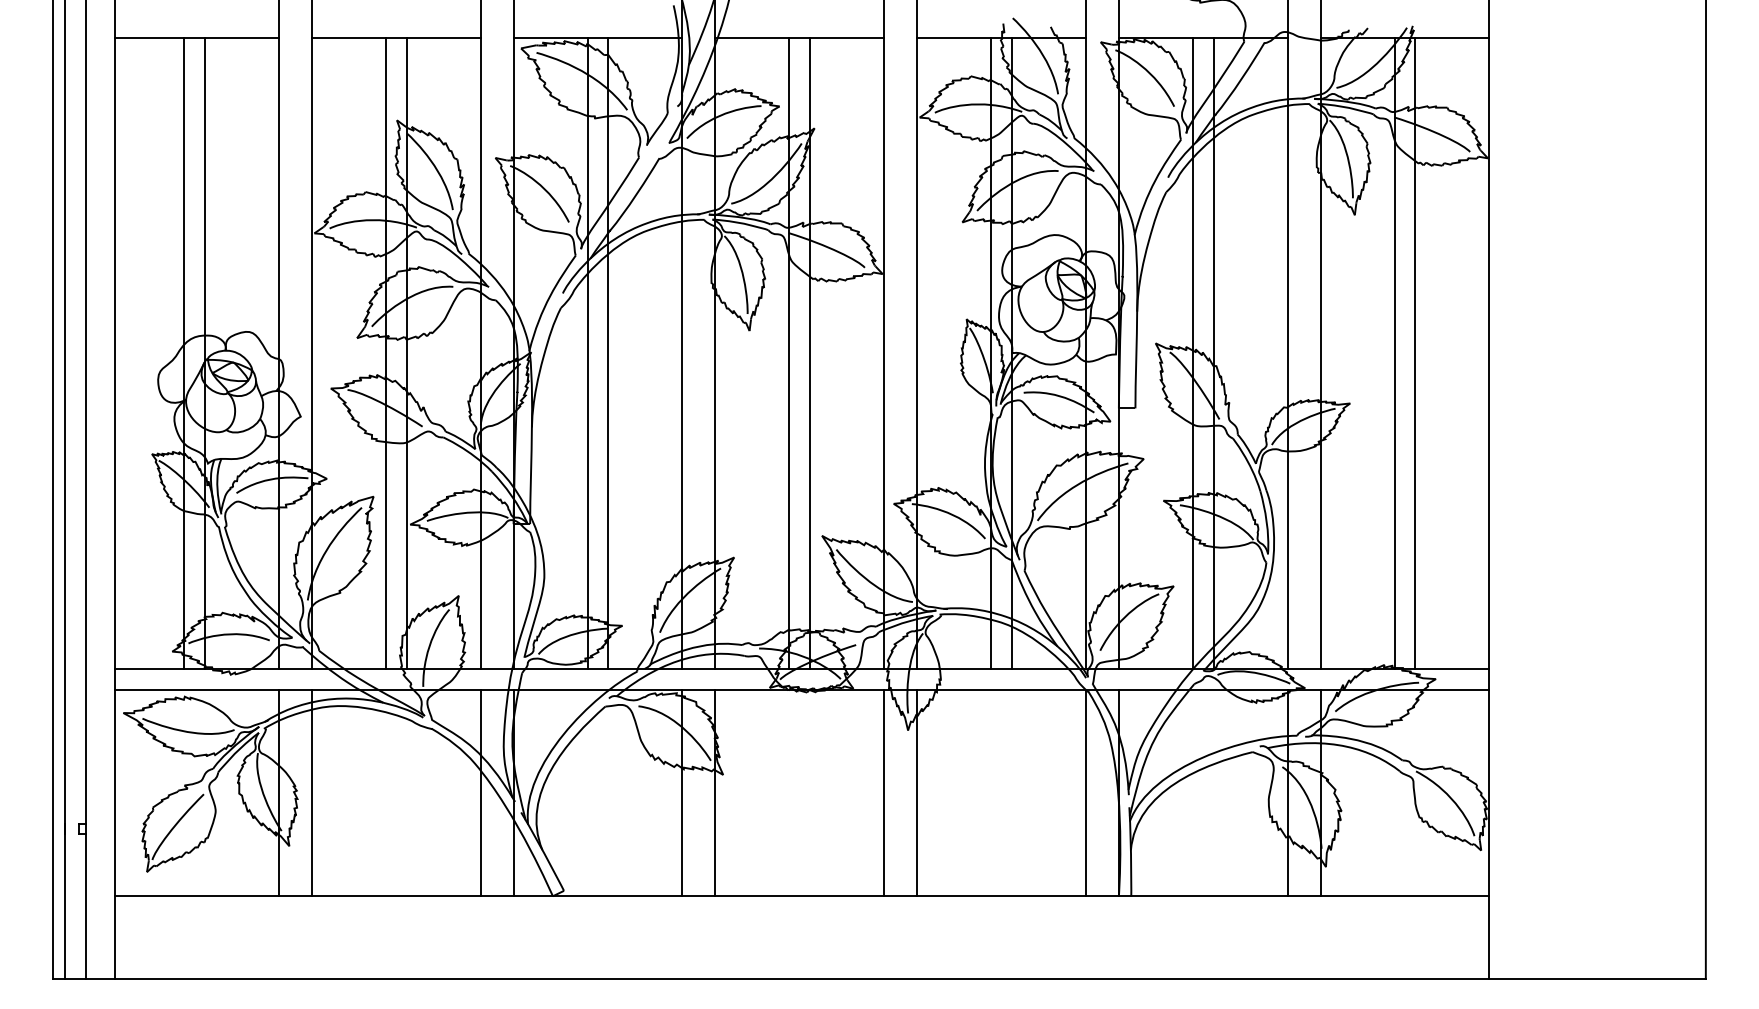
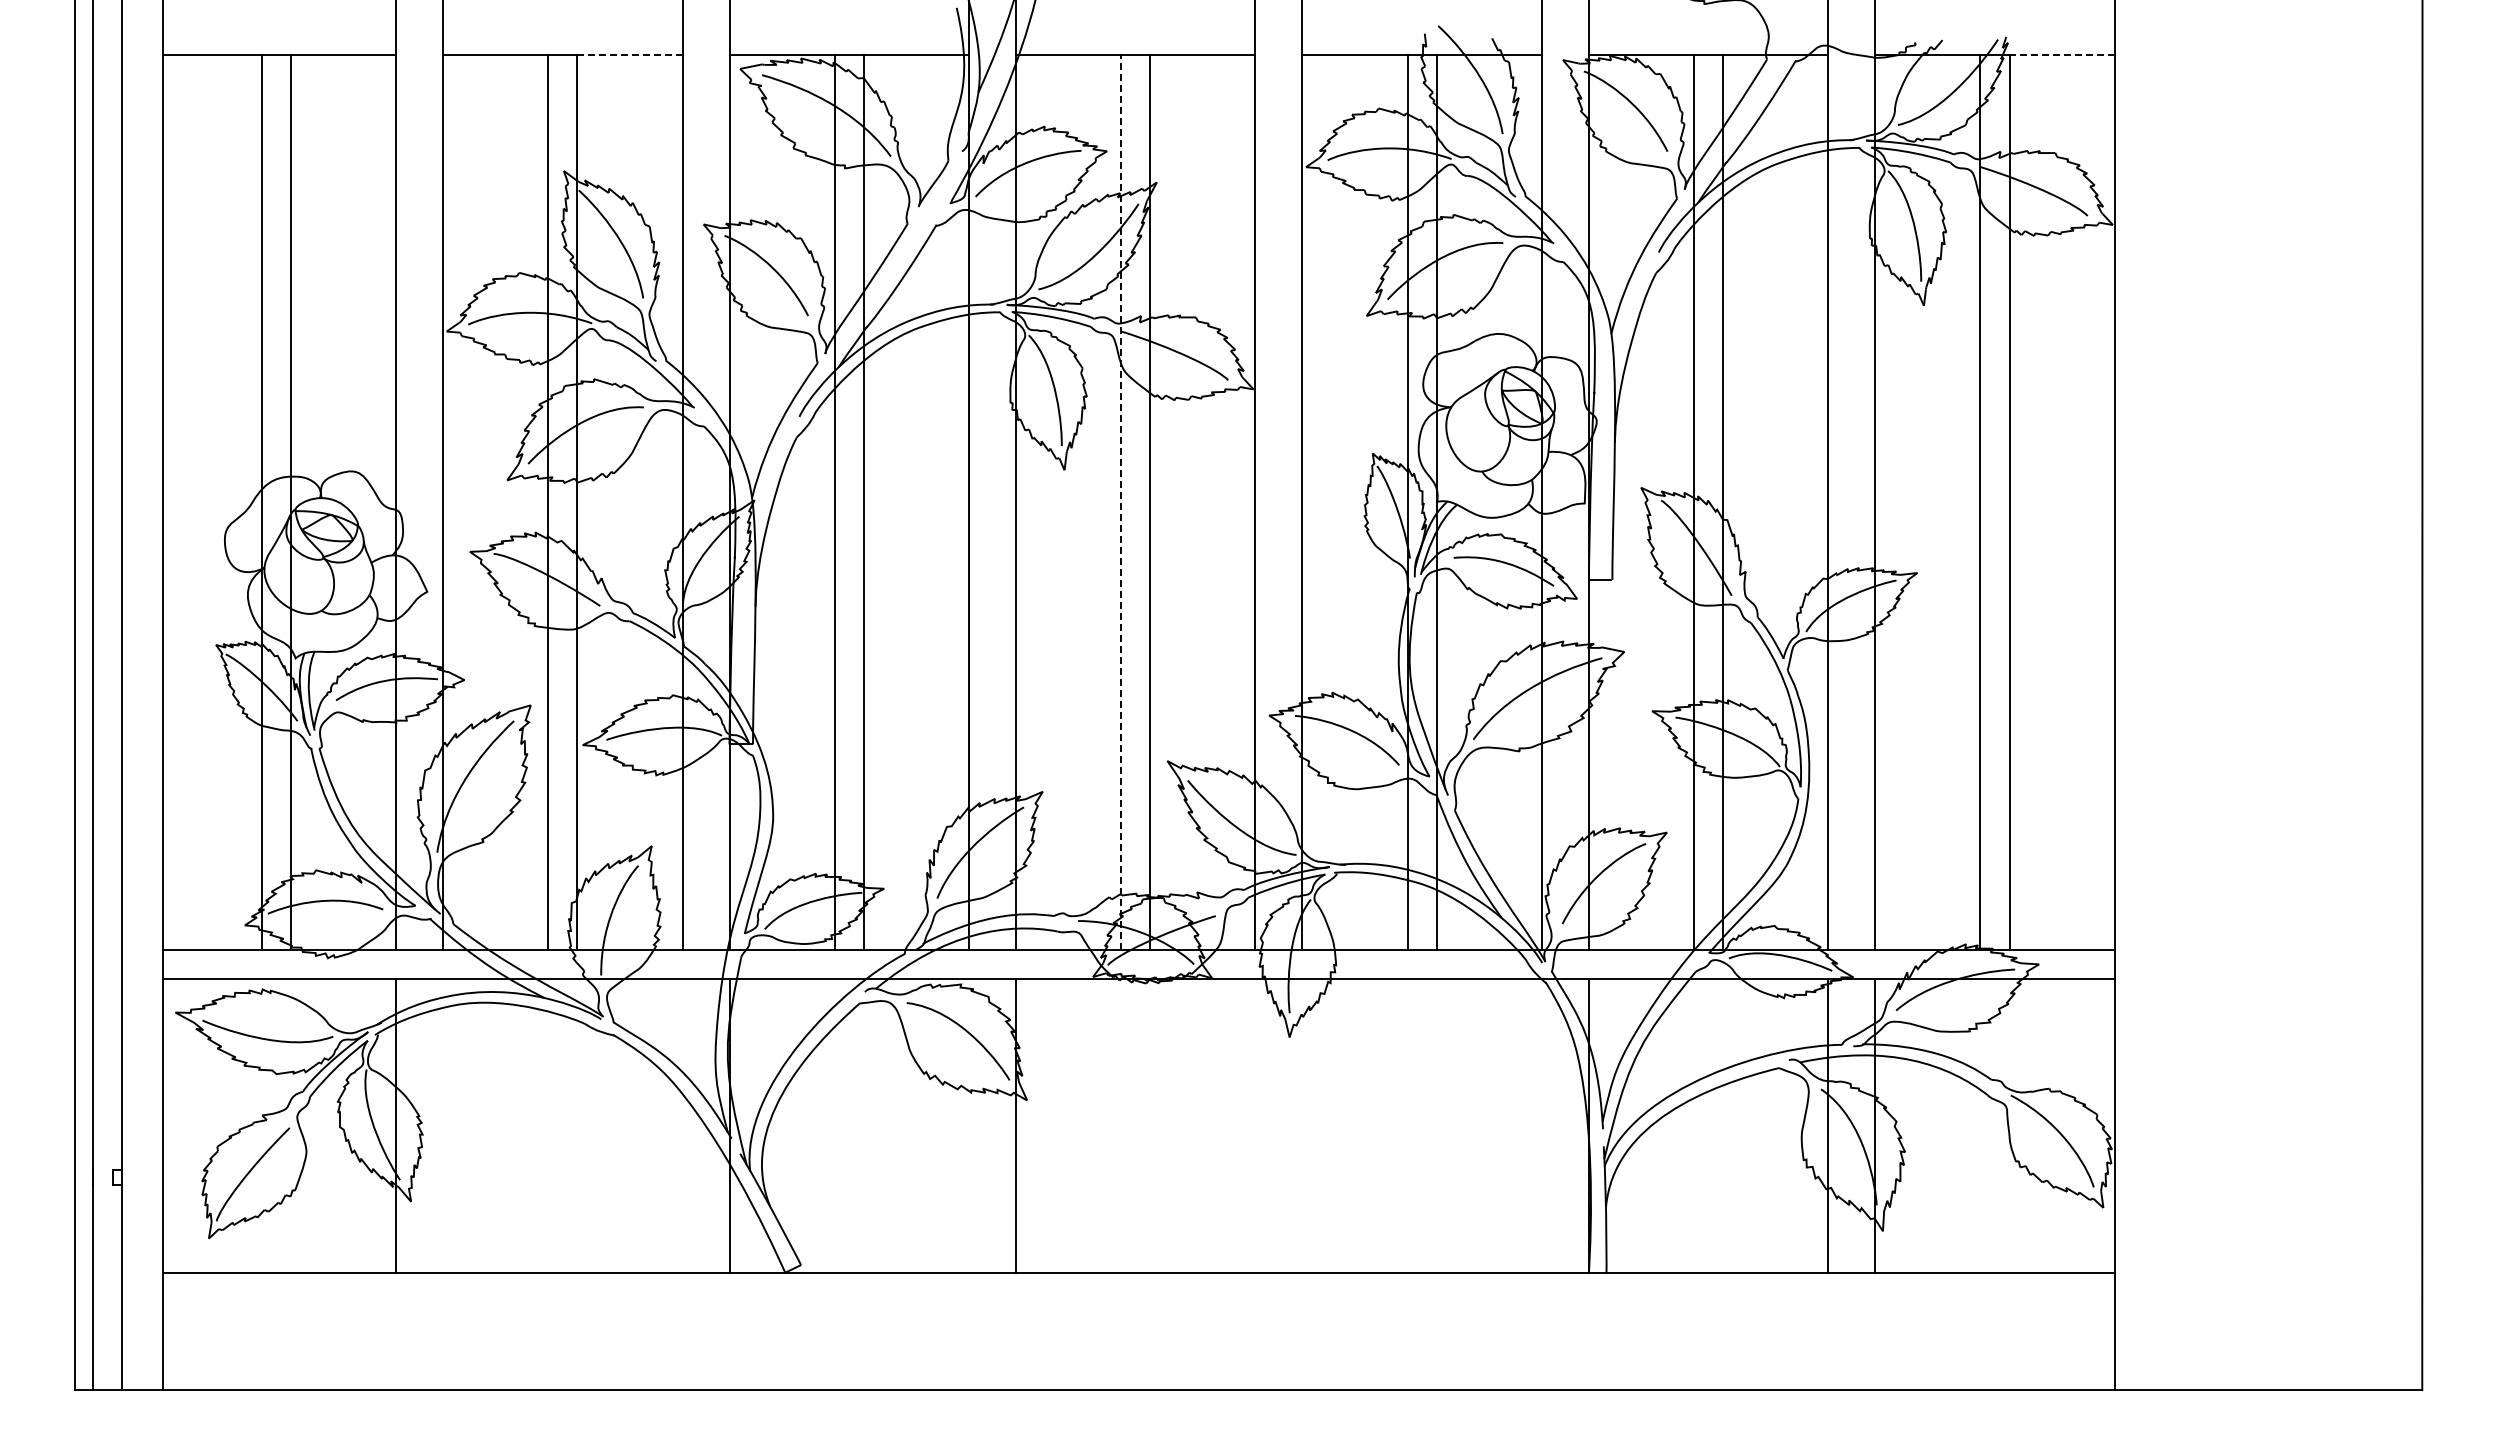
line: (443, 38) -> (630, 54), solid -> dashed
line: (1452, 38) -> (2062, 54), solid -> dashed
line: (789, 353) -> (1121, 502), solid -> dashed
line: (312, 792) -> (443, 1125), removed
line: (480, 792) -> (682, 1125), removed
line: (682, 792) -> (969, 1125), removed
line: (884, 792) -> (1255, 1125), removed
line: (917, 792) -> (1302, 1125), removed
line: (1085, 792) -> (1541, 1125), removed

